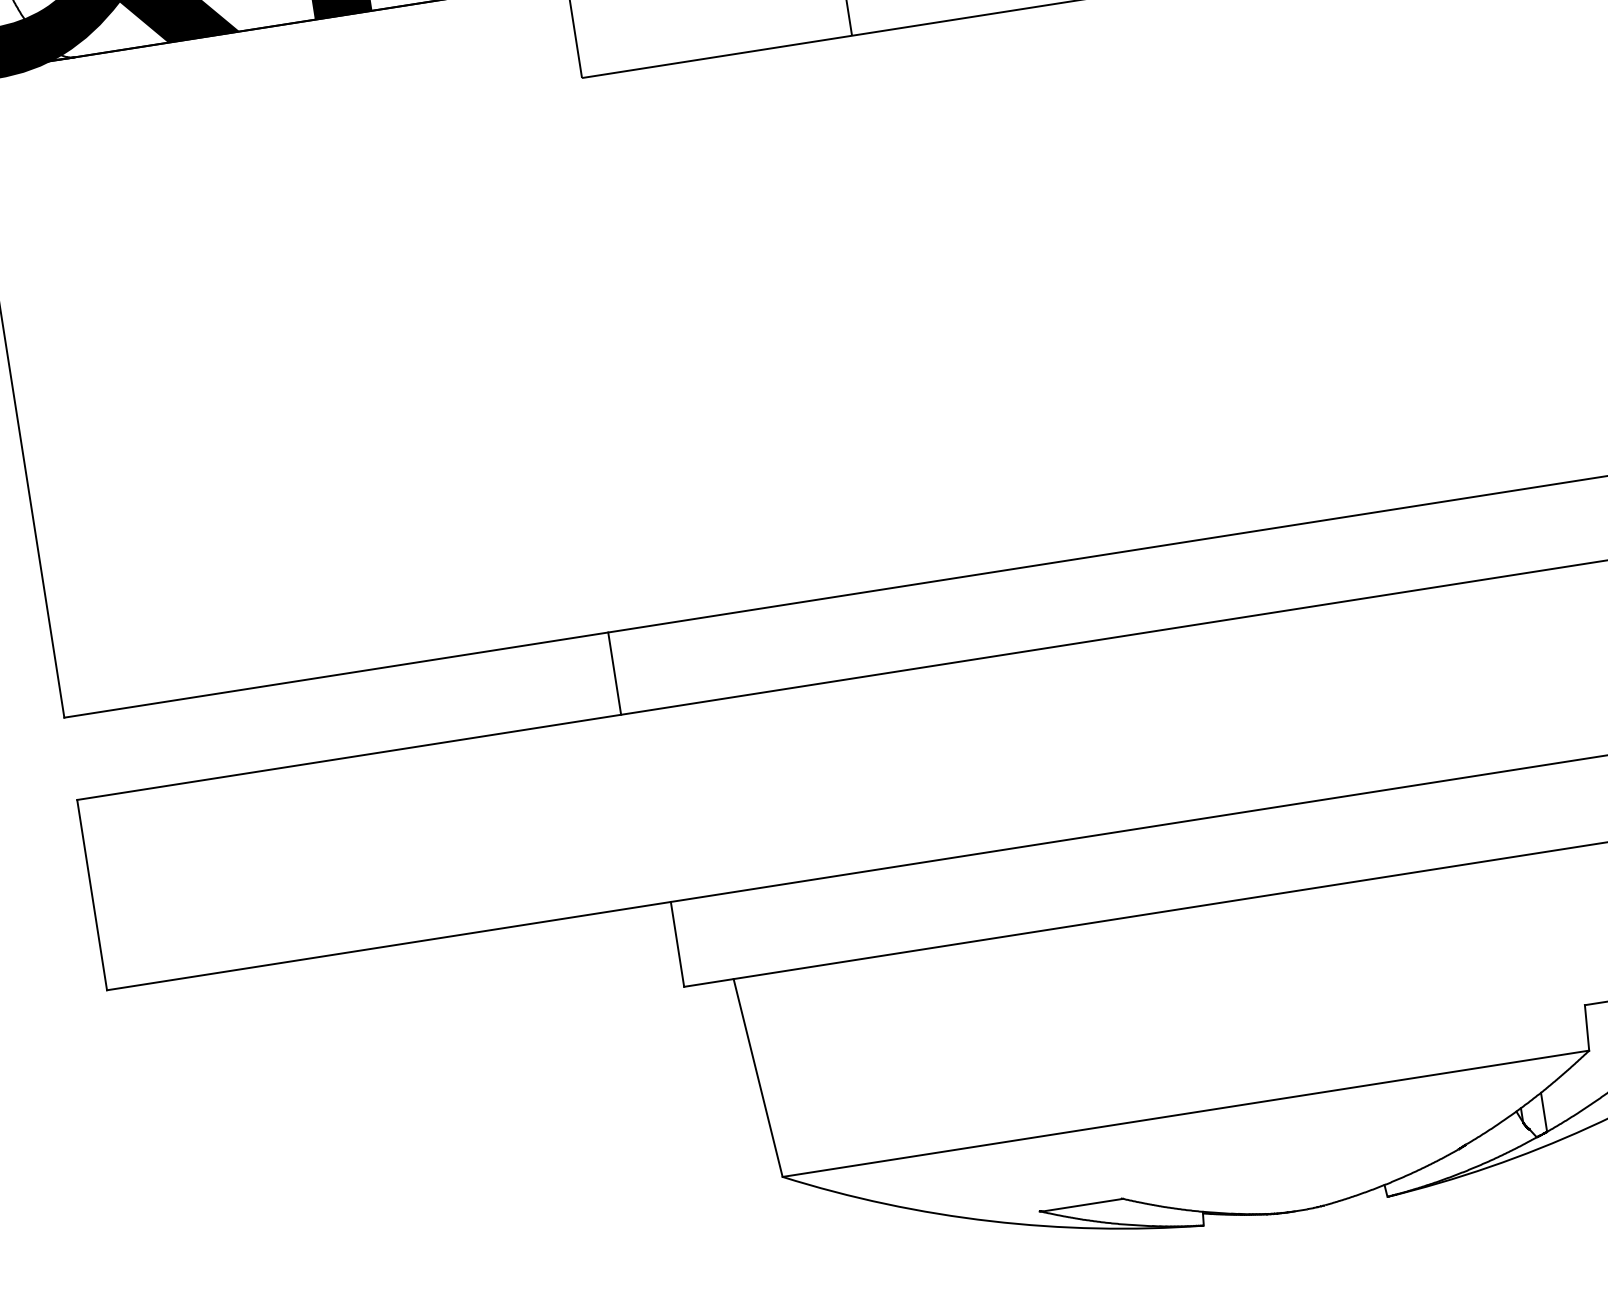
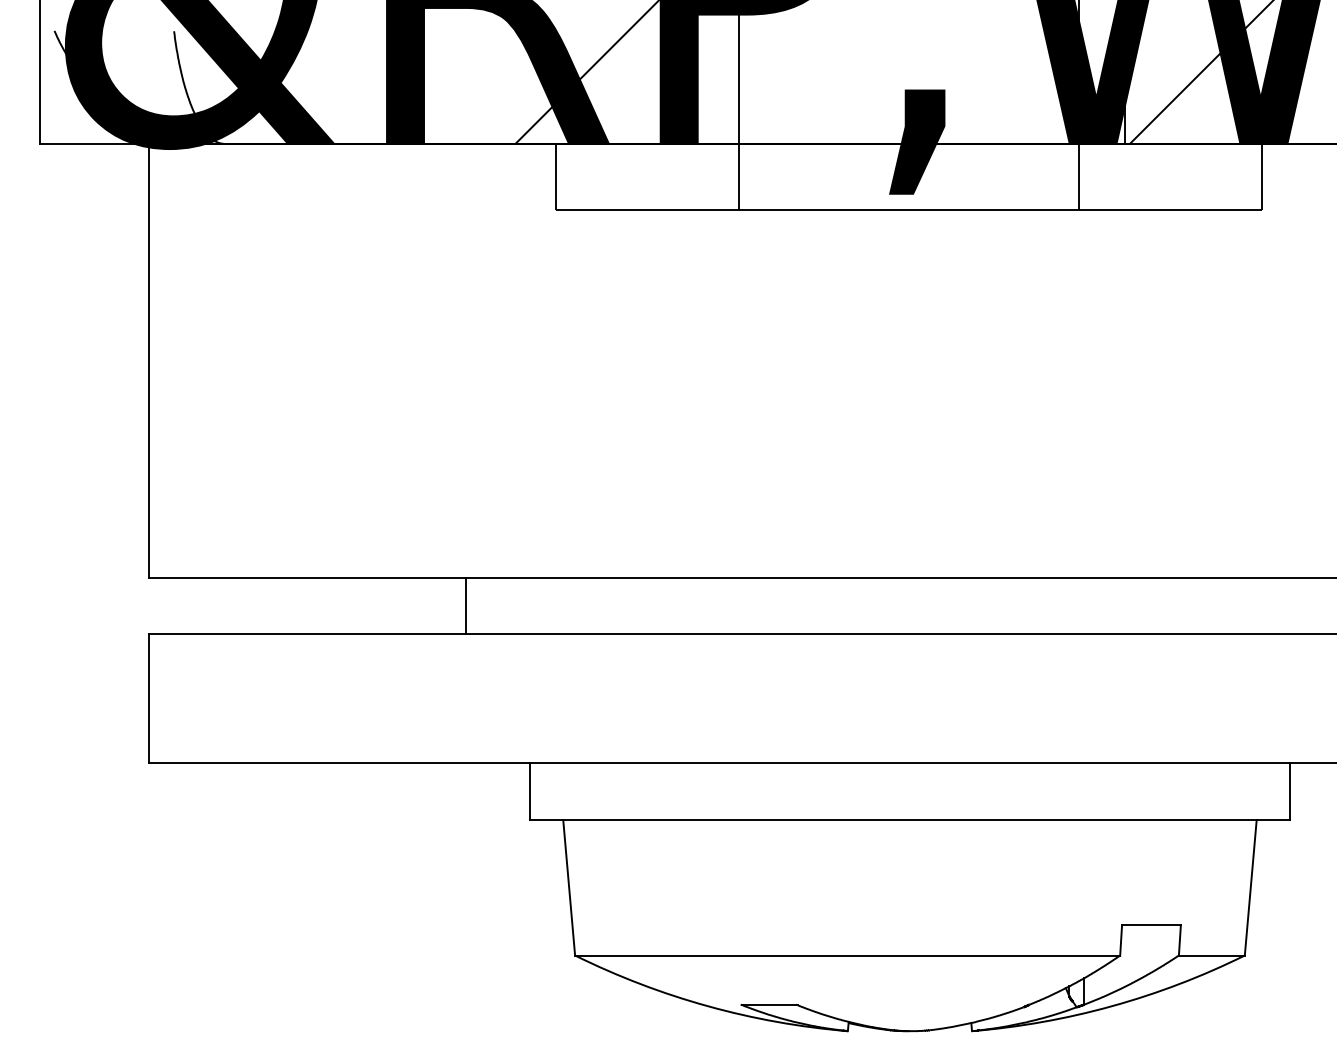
line: (614, 672) -> (466, 605), moved

